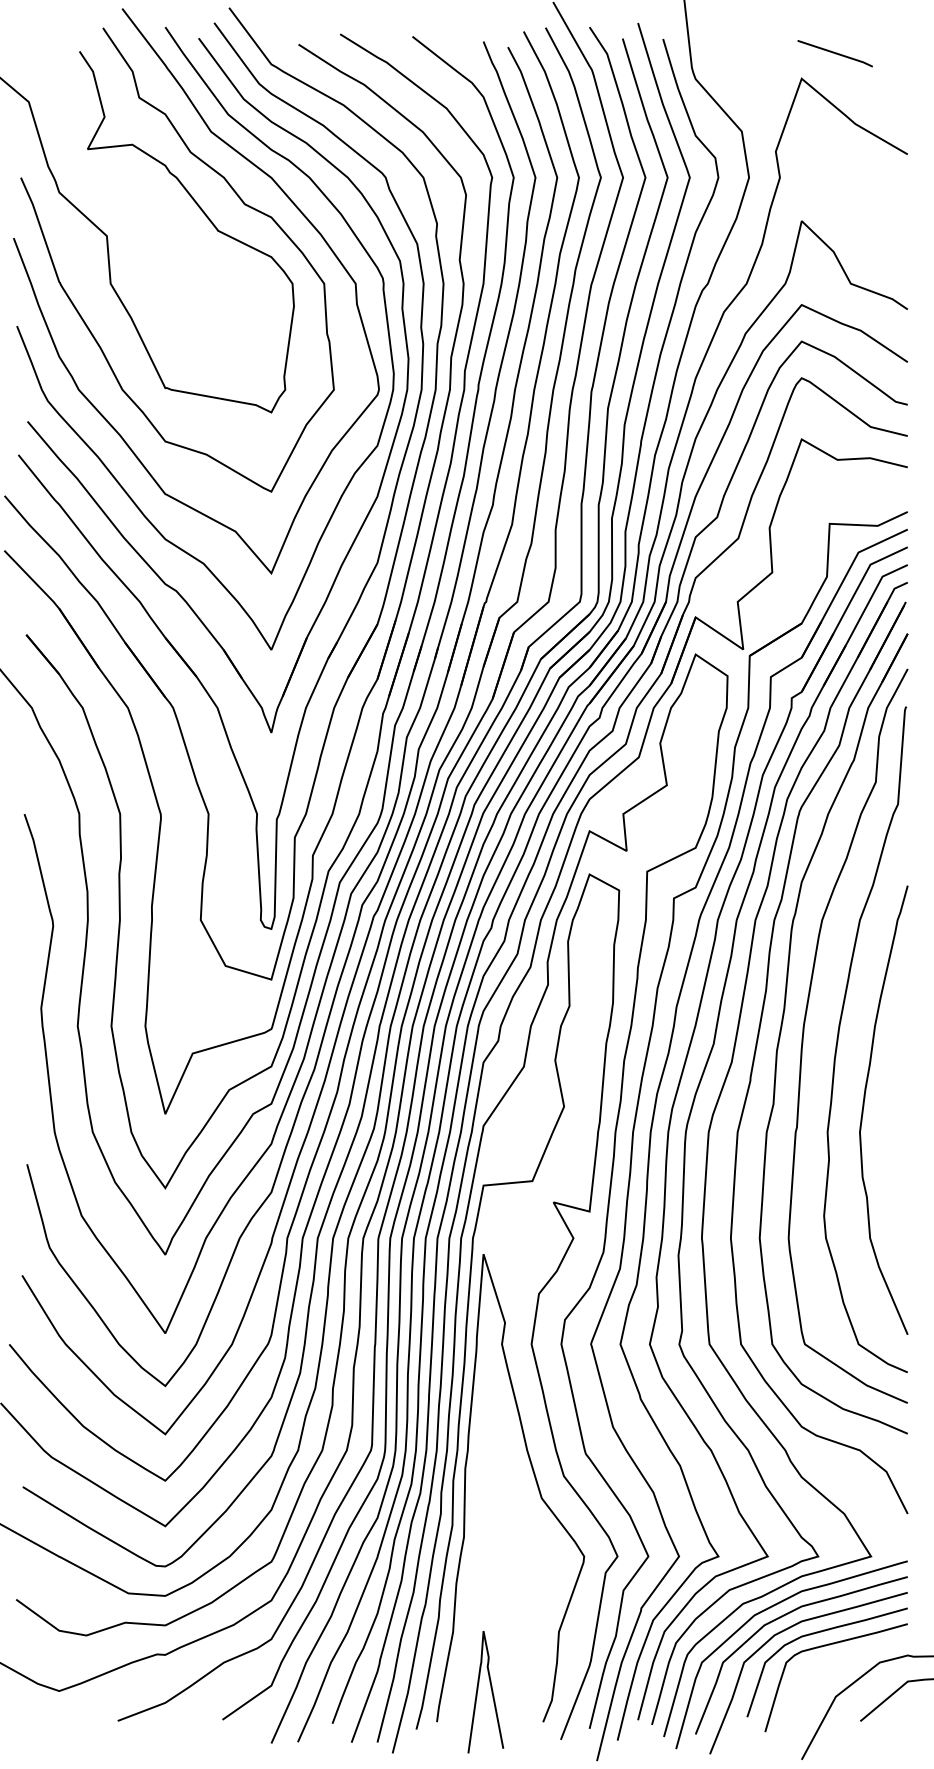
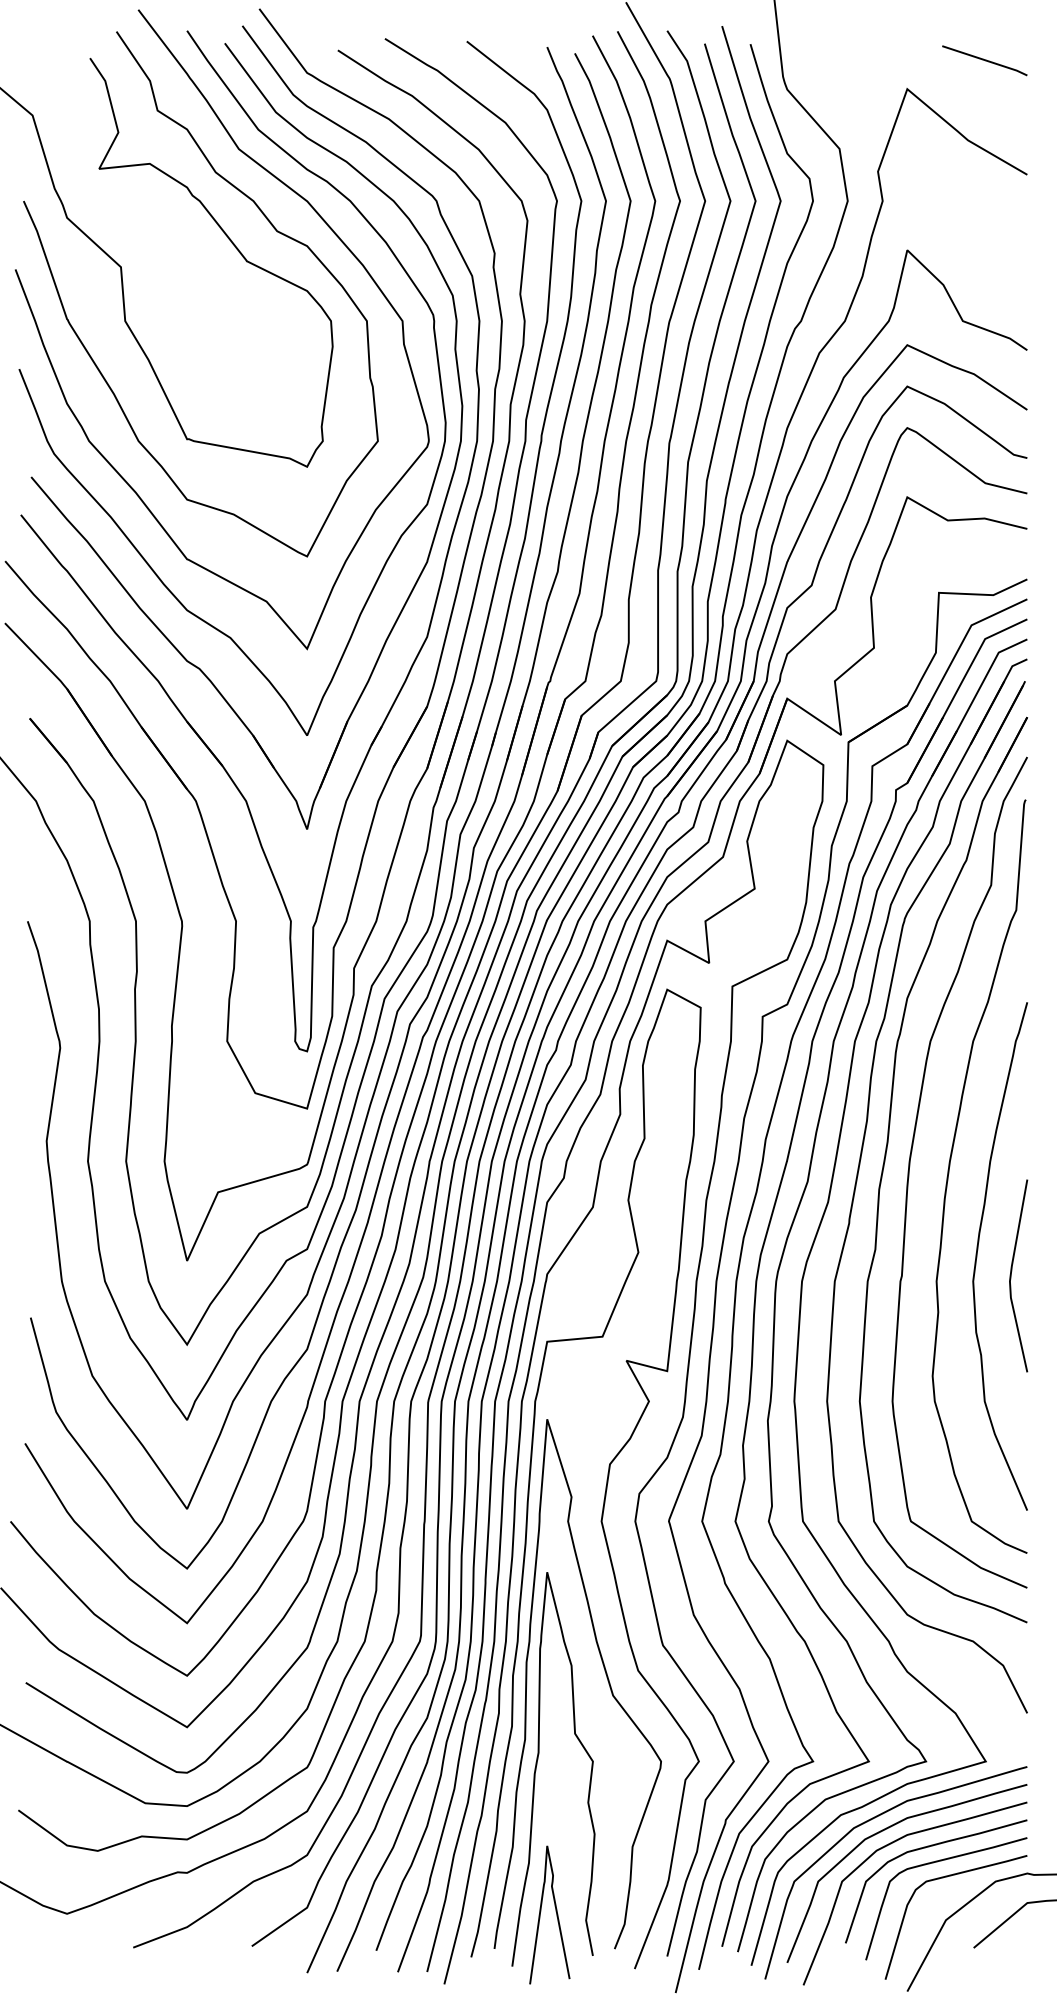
line: (834, 53) -> (984, 60), moved
line: (894, 1125) -> (1012, 1273), added
curve: (474, 1563) -> (536, 1769), added
curve: (835, 1659) -> (945, 1878), added

